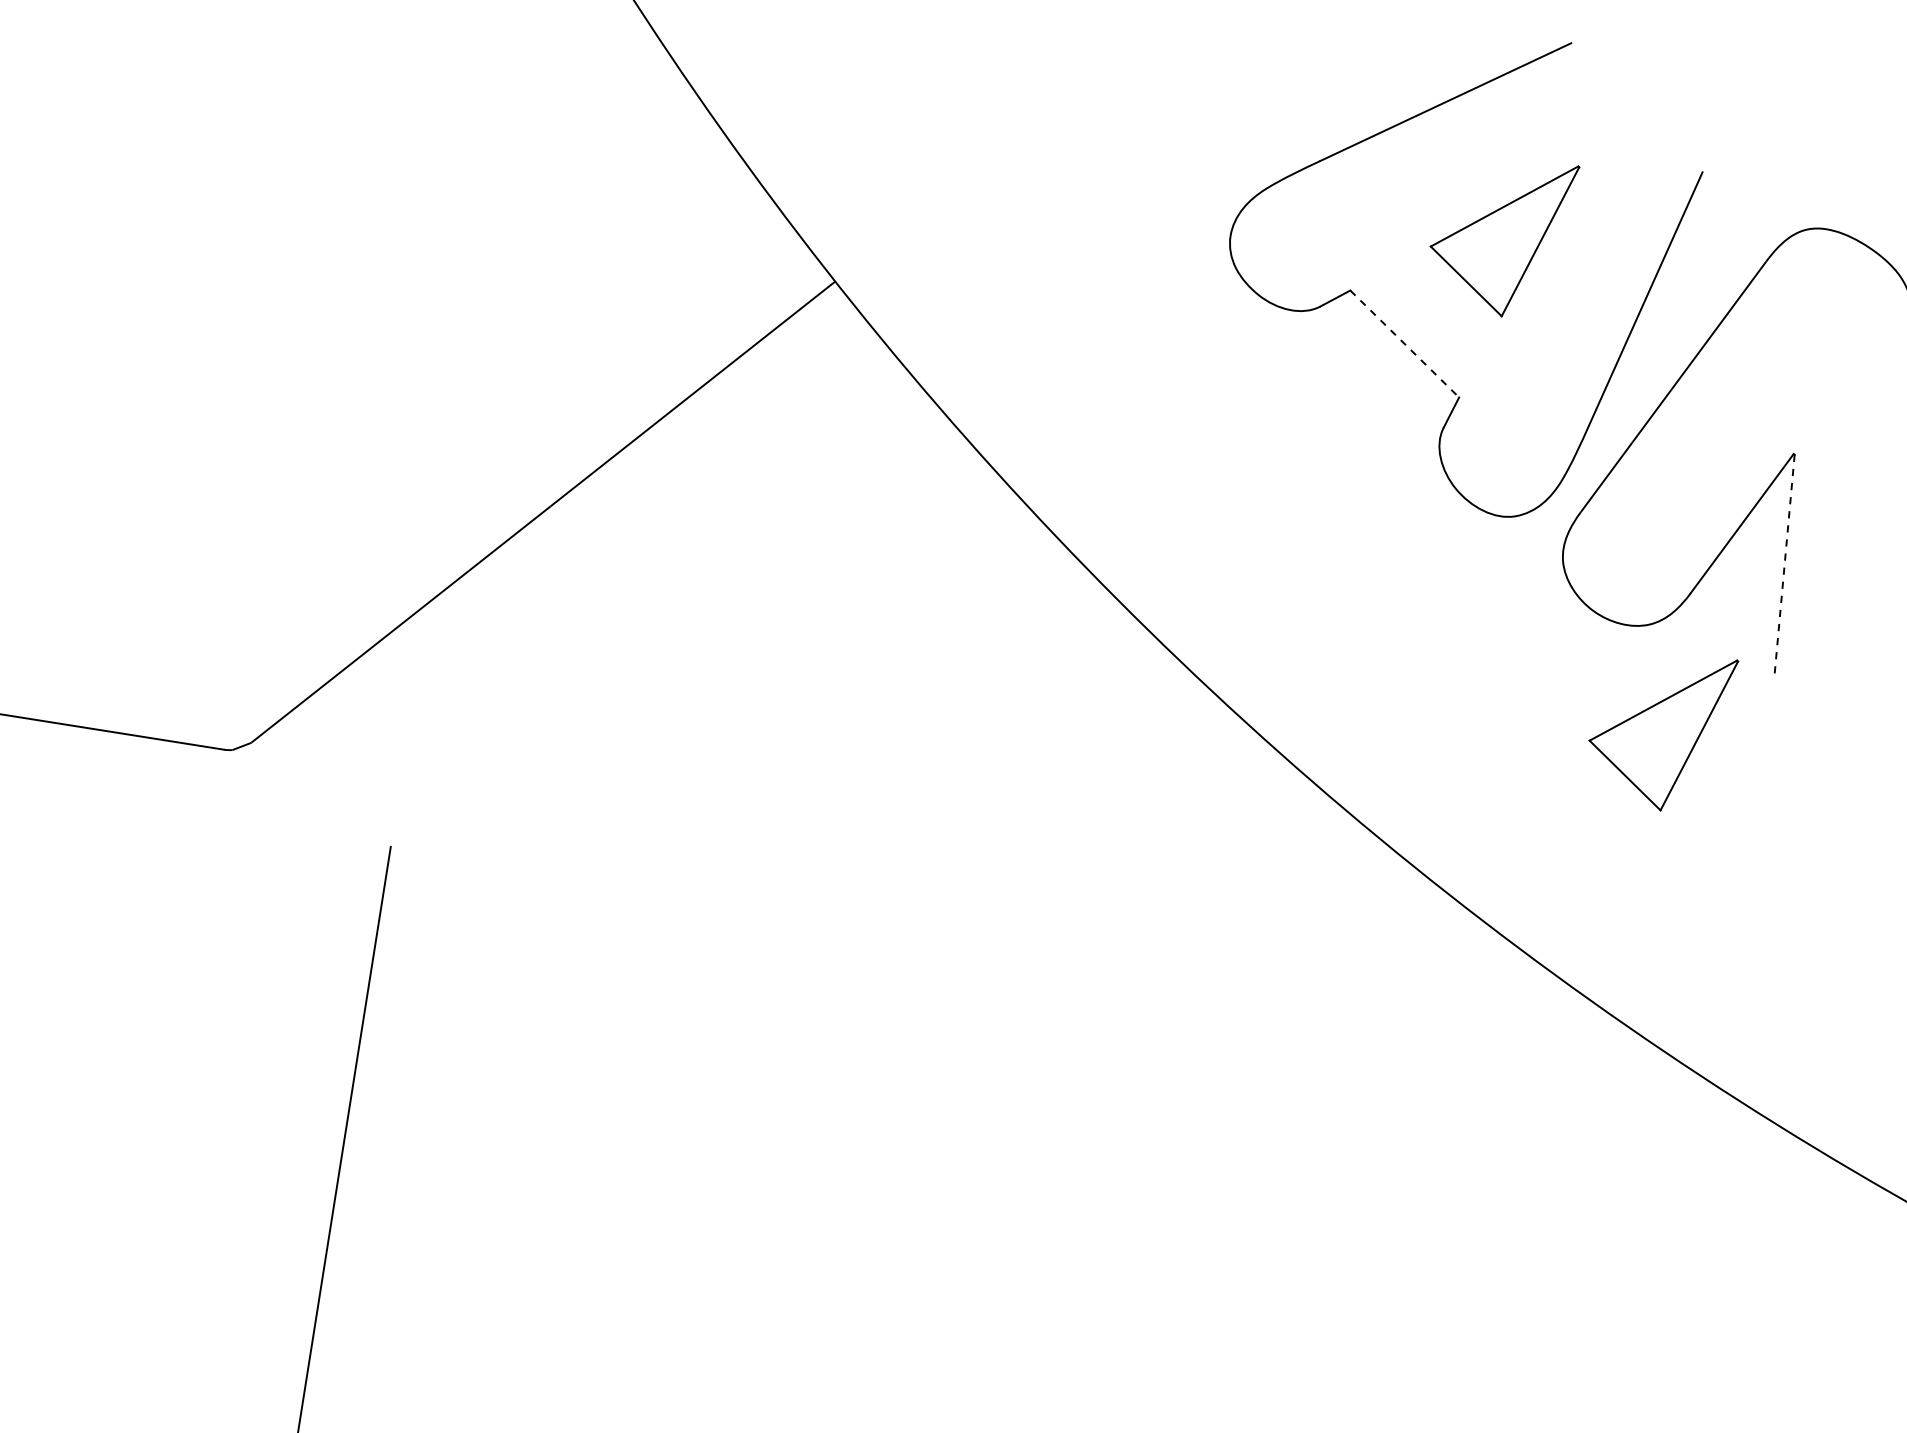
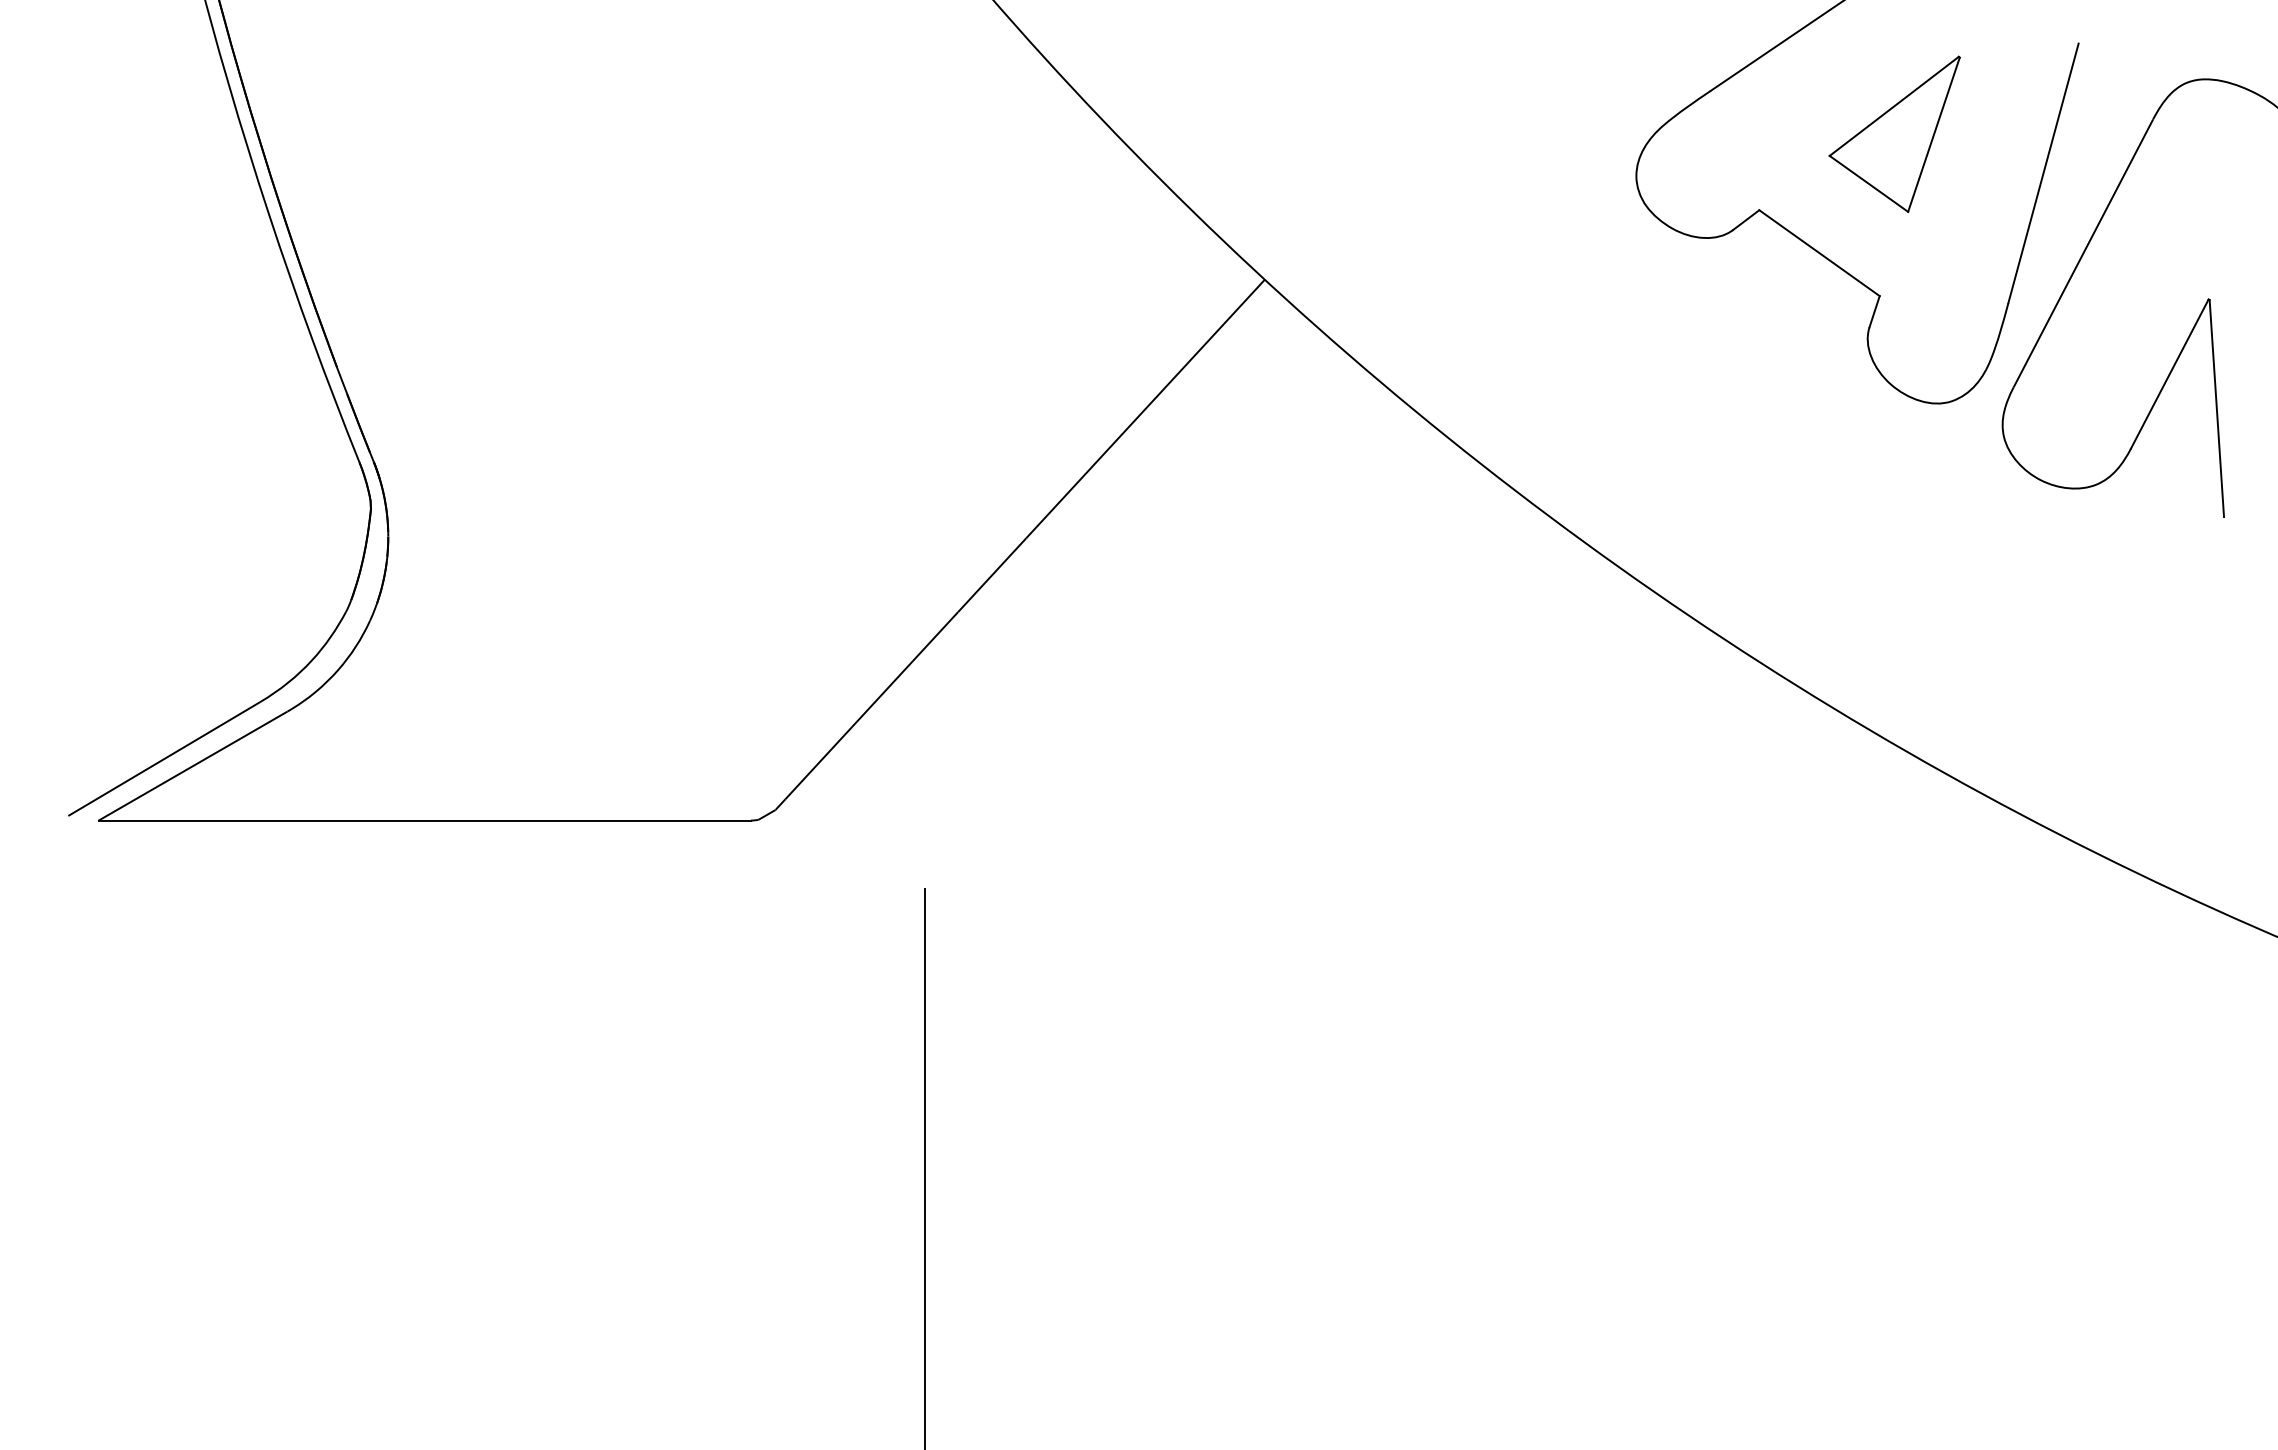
line: (1404, 344) -> (1819, 253), dashed -> solid
line: (1784, 566) -> (2216, 408), dashed -> solid
part: (1659, 728) -> (2121, 582), removed

